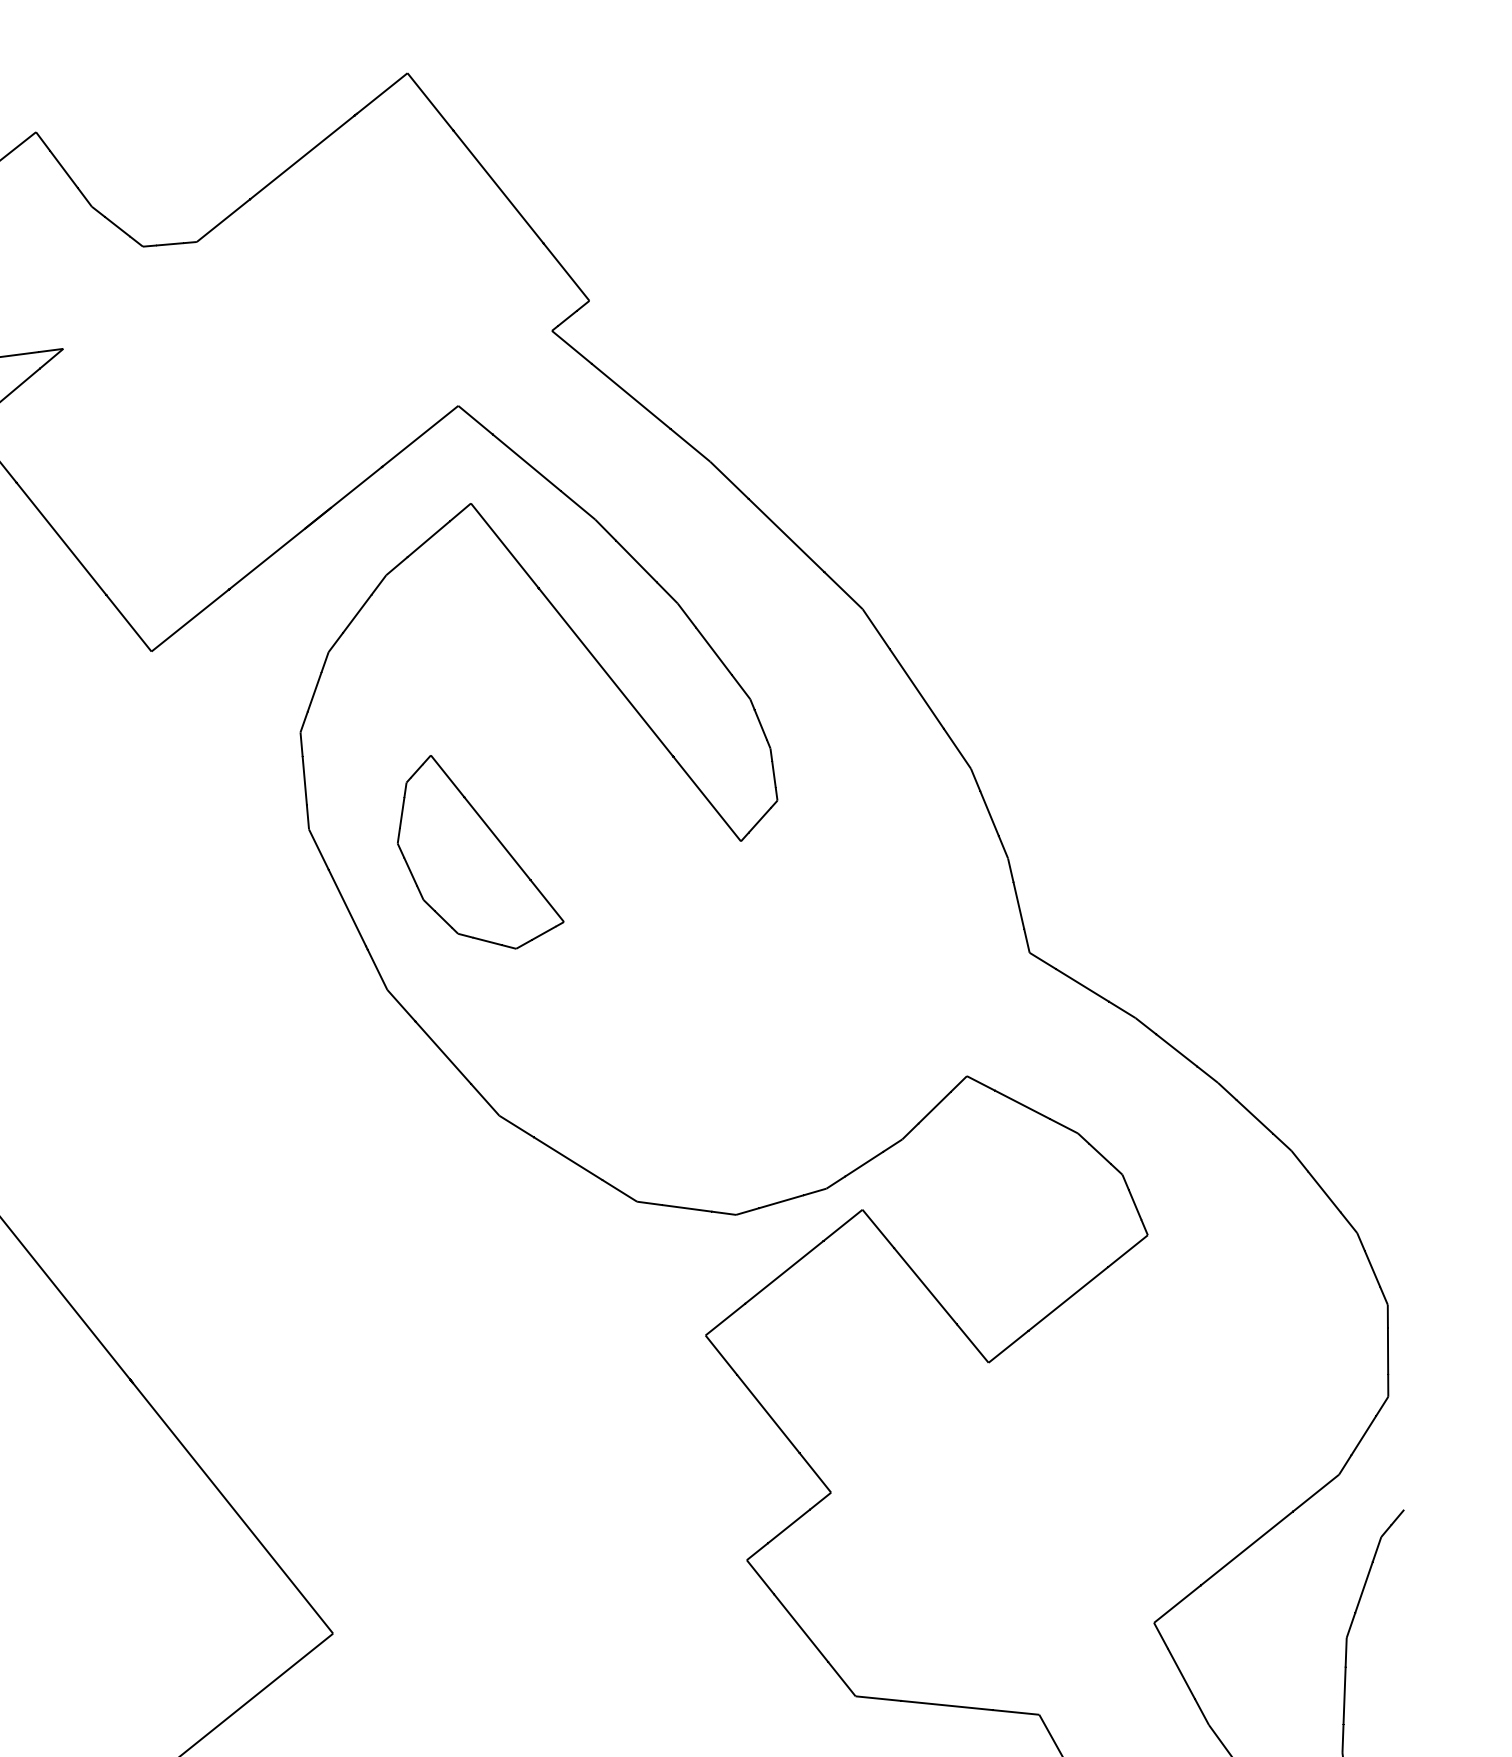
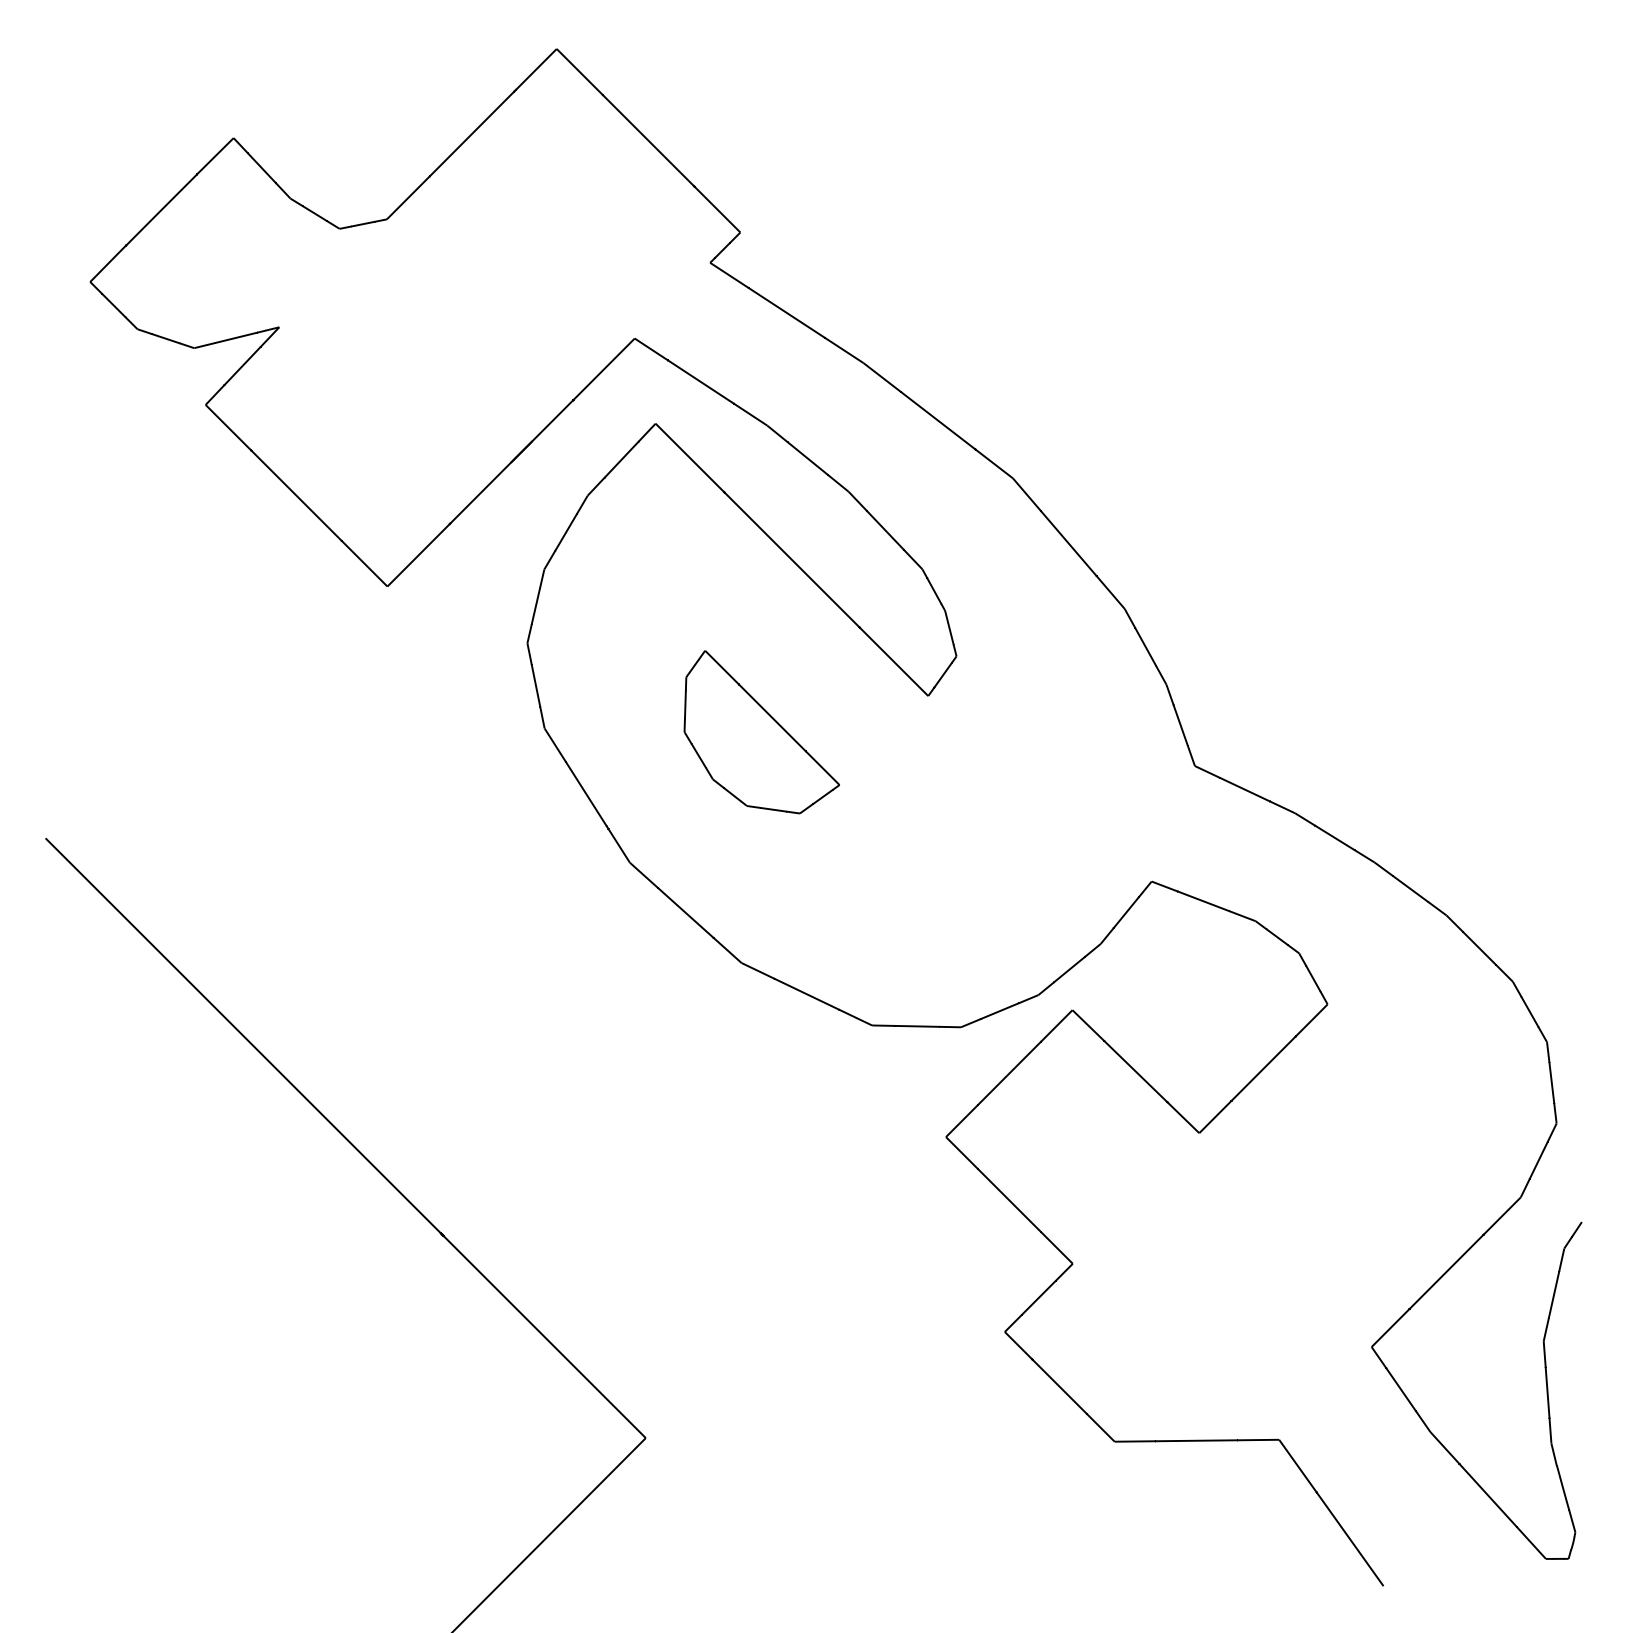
part: (483, 853) -> (761, 732), moved

